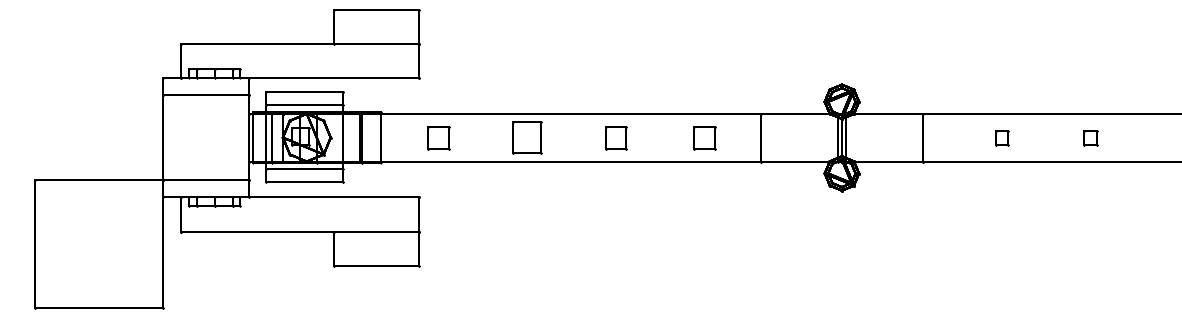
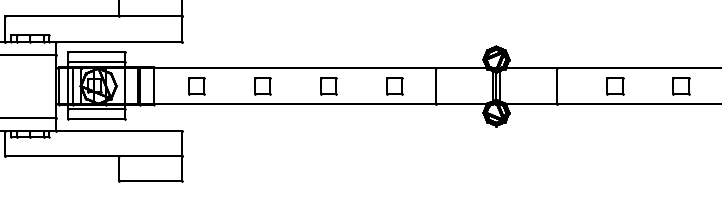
part: (527, 138) -> (262, 86), size x0.71
part: (1001, 138) -> (615, 86), size x1.67
part: (1090, 138) -> (681, 86), size x1.67

